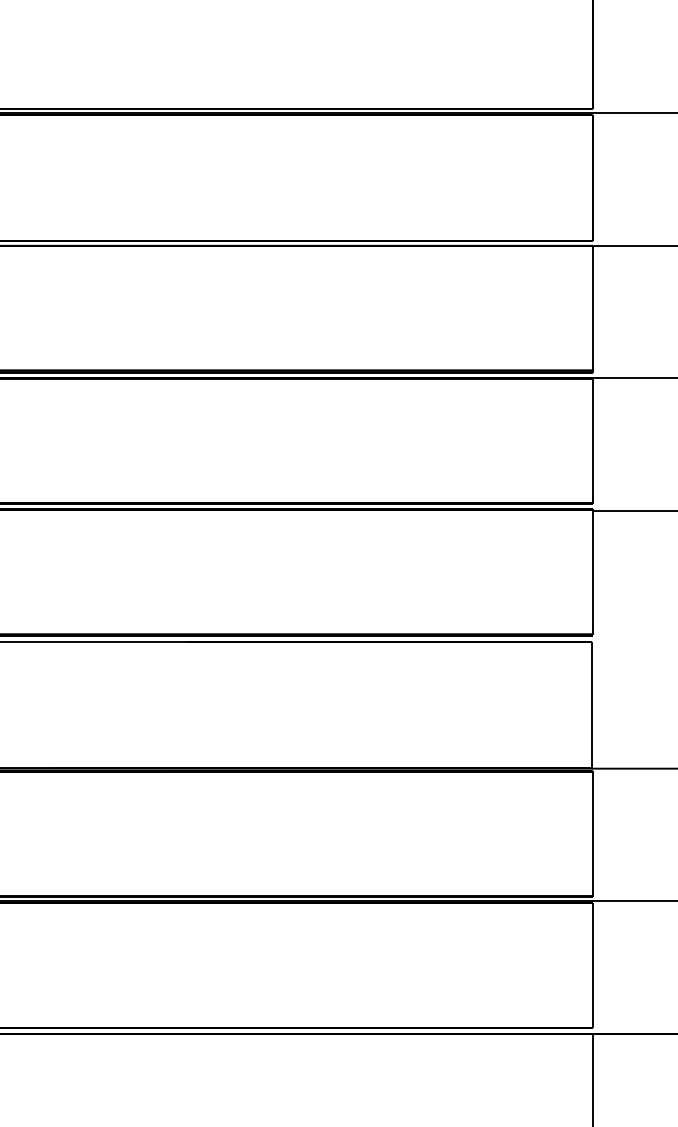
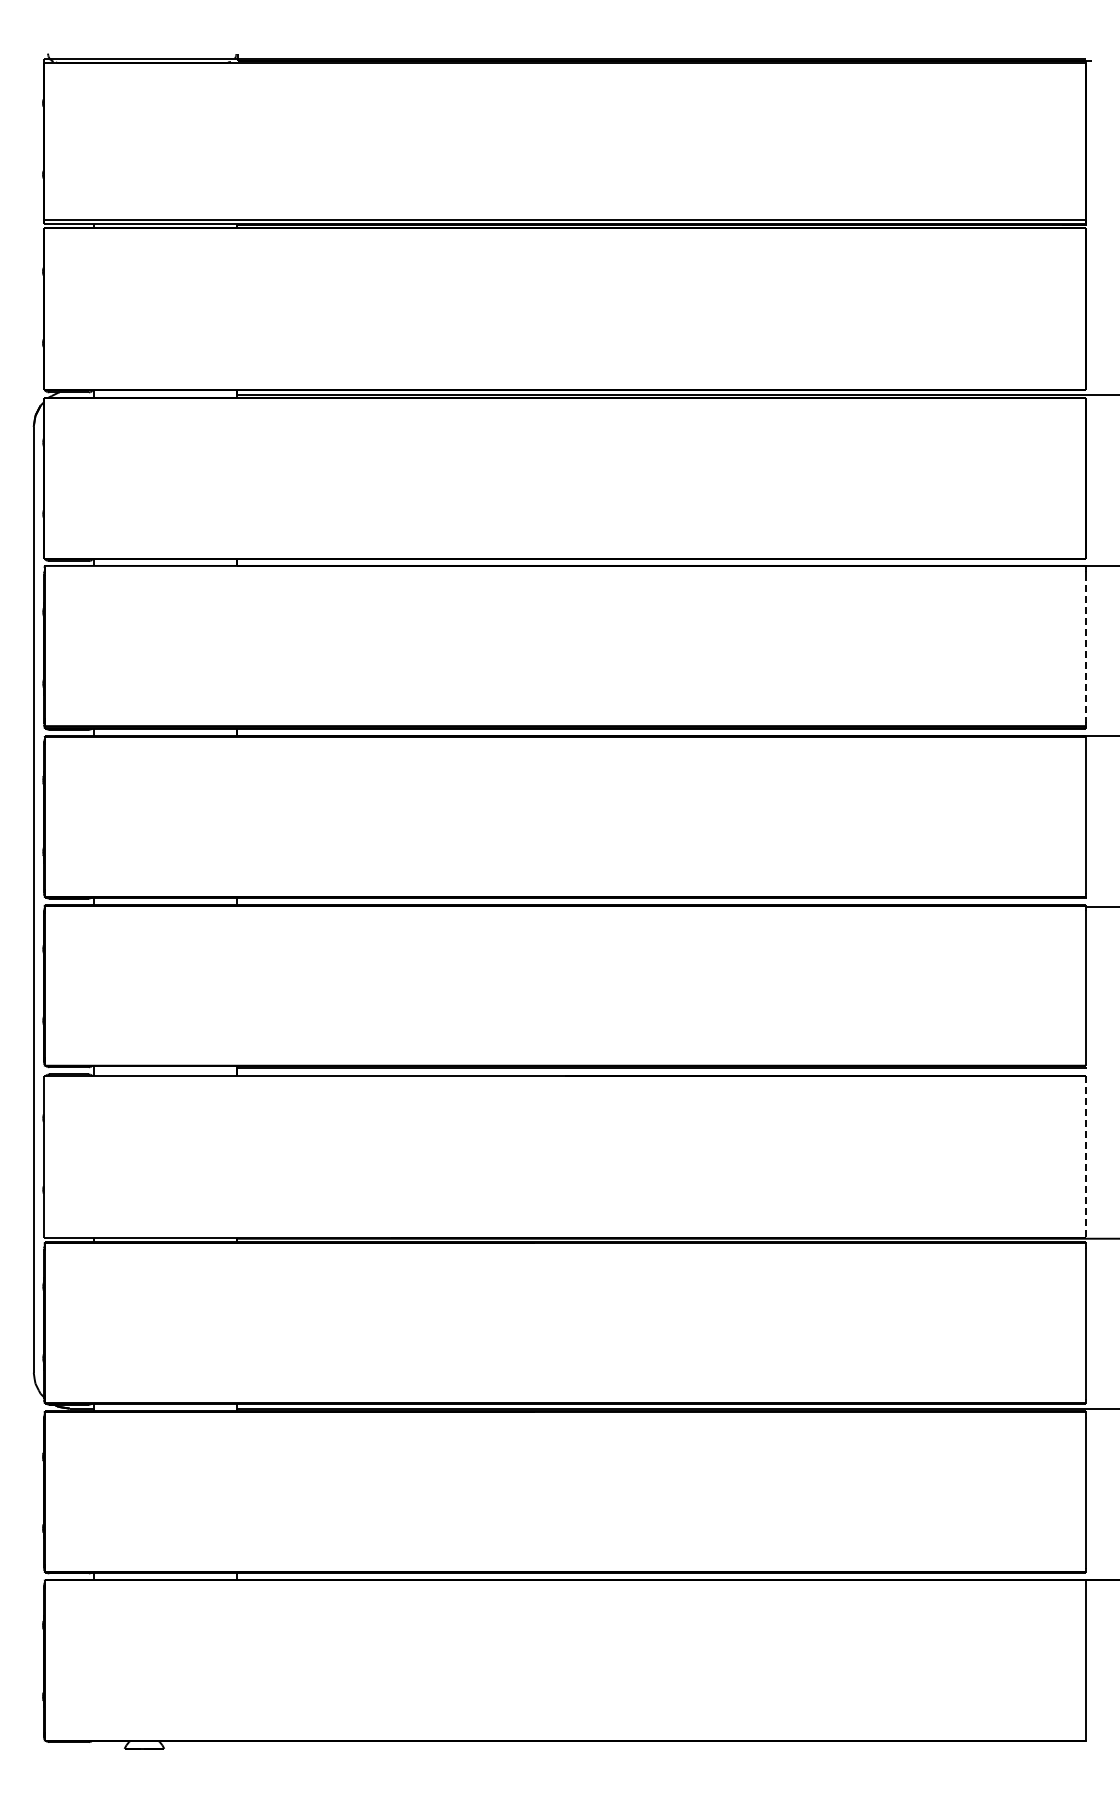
line: (592, 308) -> (1085, 646), solid -> dashed
line: (592, 705) -> (1085, 1157), solid -> dashed

